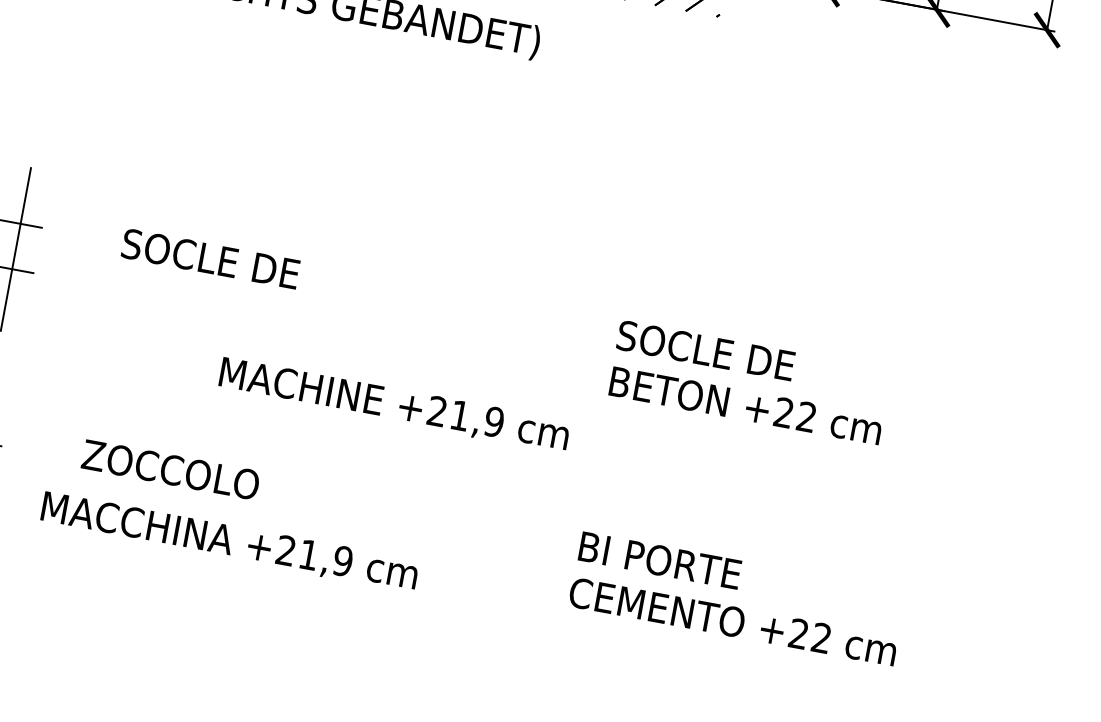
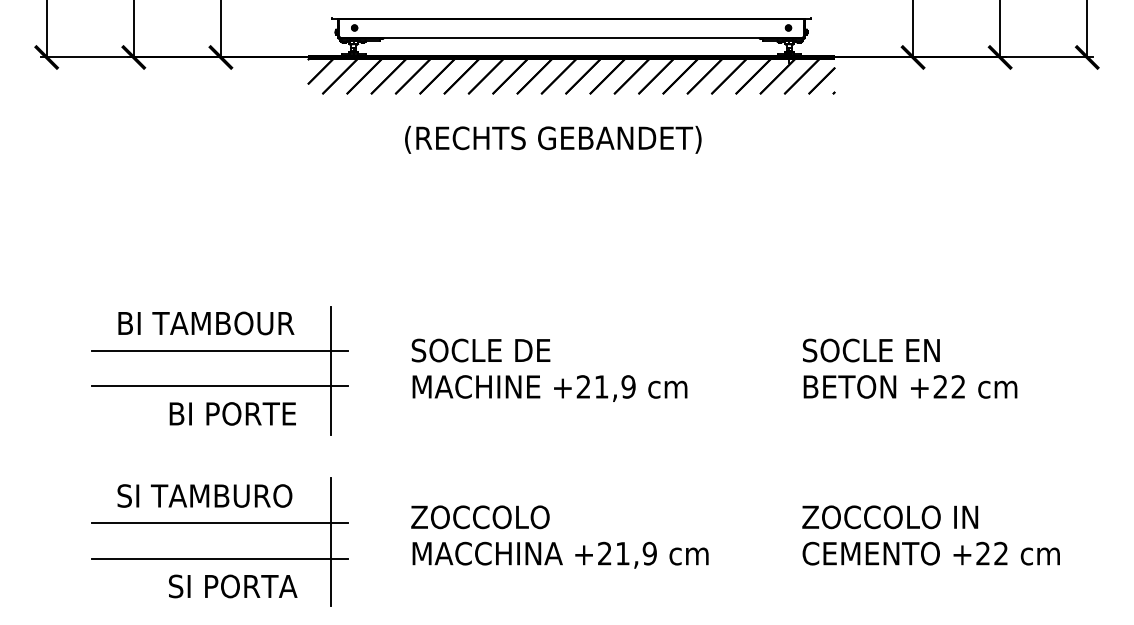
text: (773, 363) -> (925, 350), SOCLE DE -> SOCLE EN
text: (393, 405) -> (549, 388), moved
text: (229, 541) -> (560, 554), moved
text: (690, 566) -> (890, 517), BI PORTE -> ZOCCOLO IN

